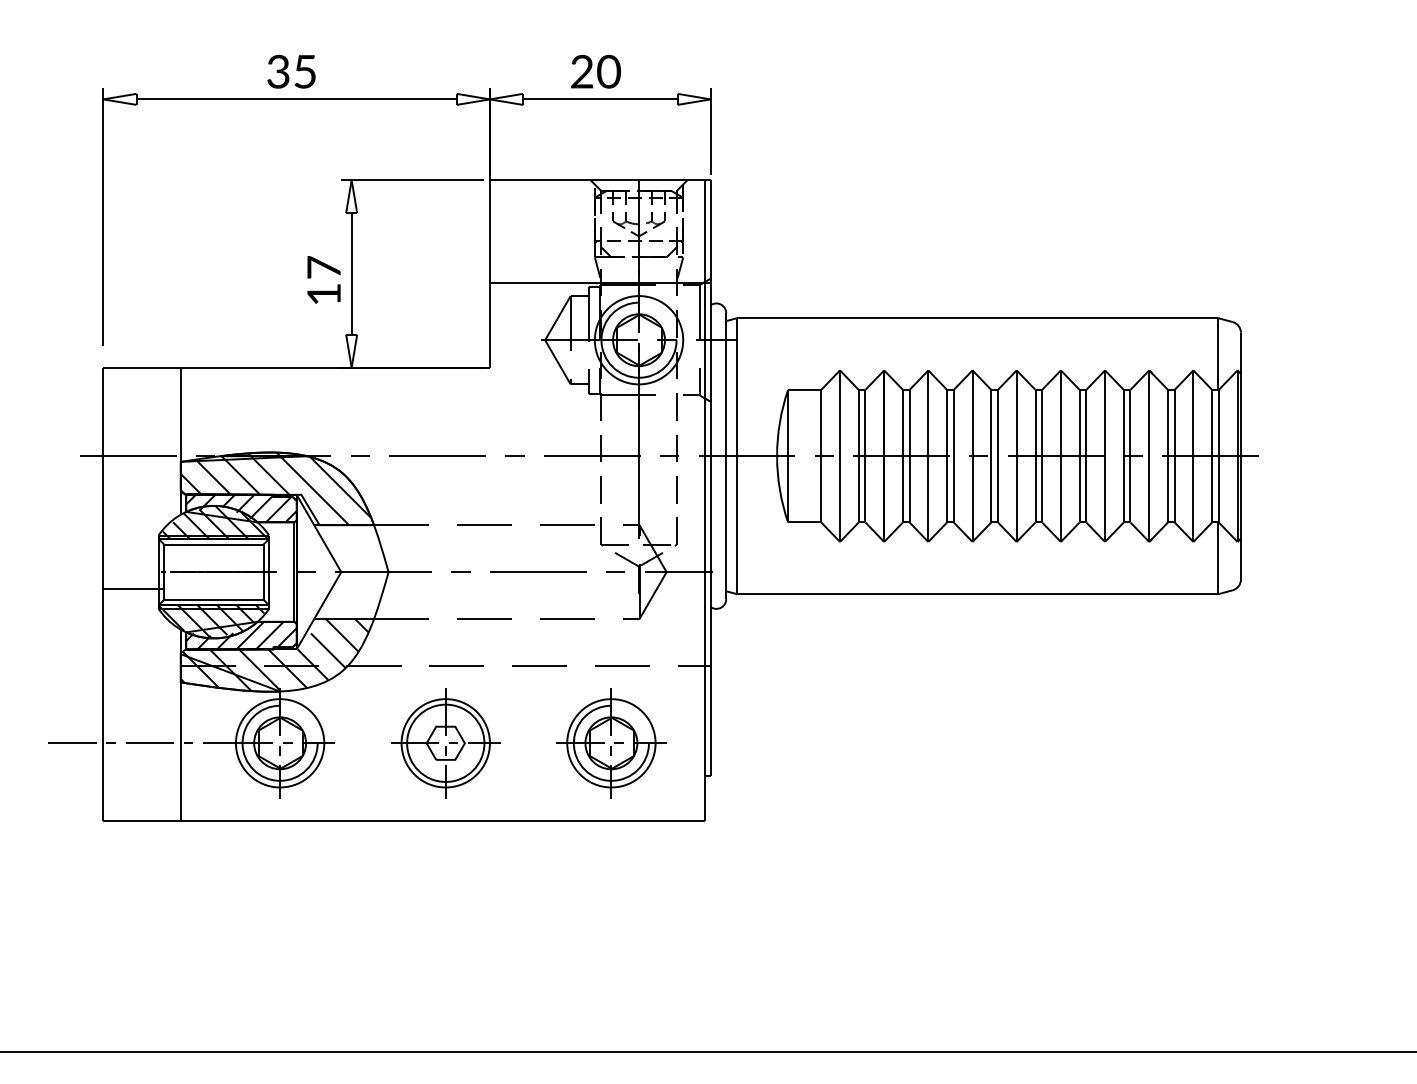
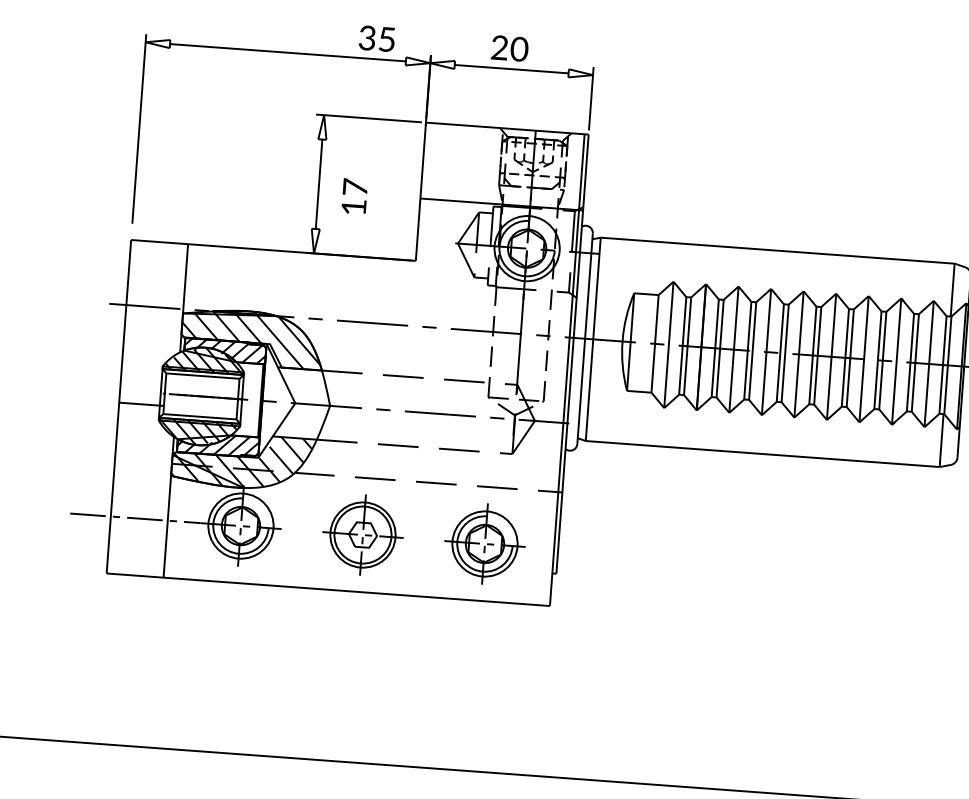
text: (291, 71) -> (377, 38), moved
text: (323, 279) -> (354, 196), moved

